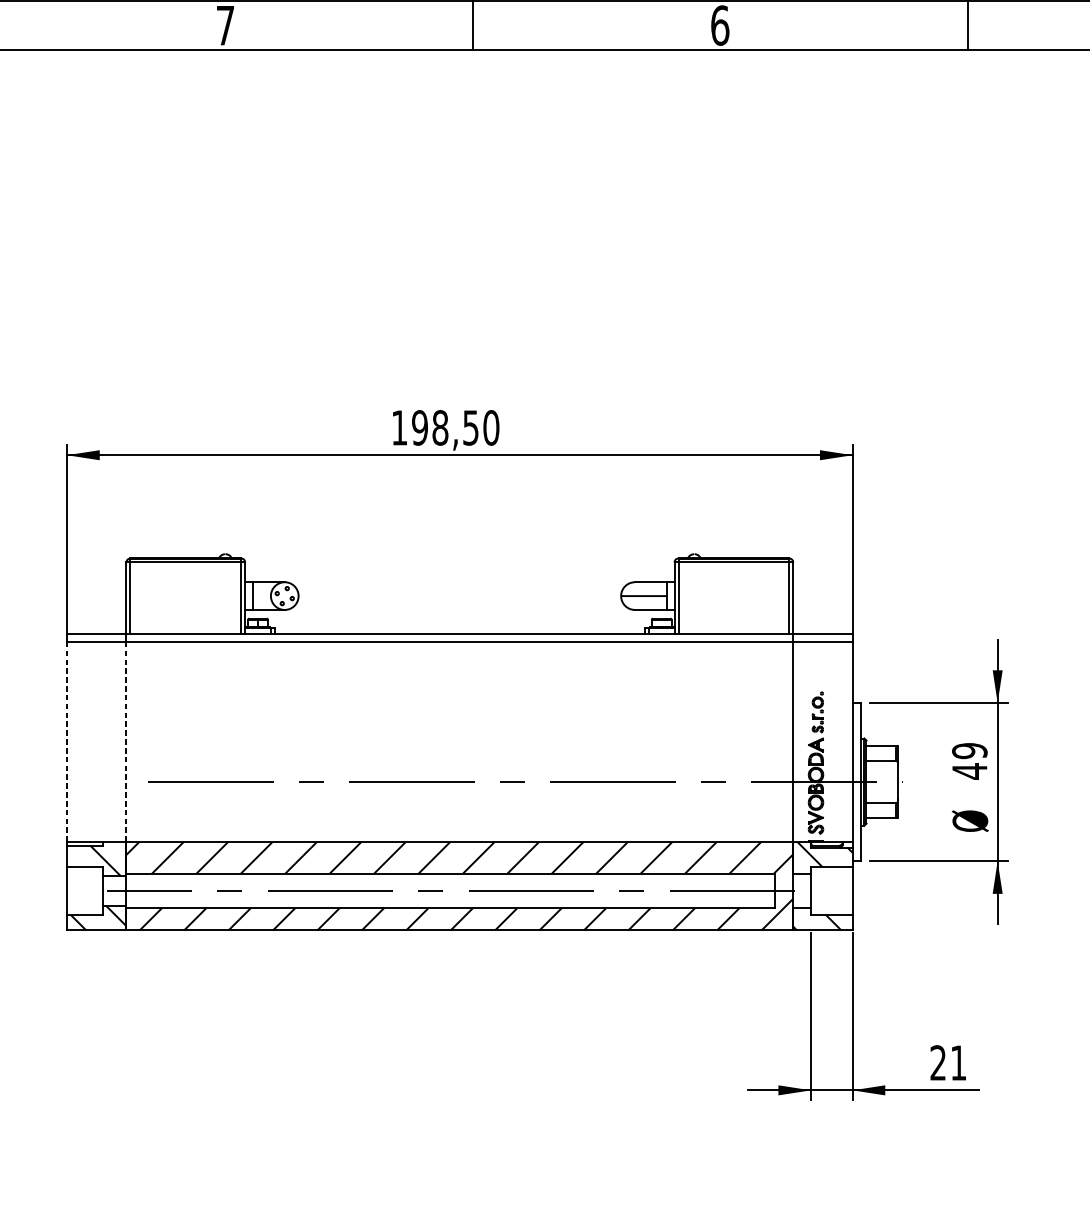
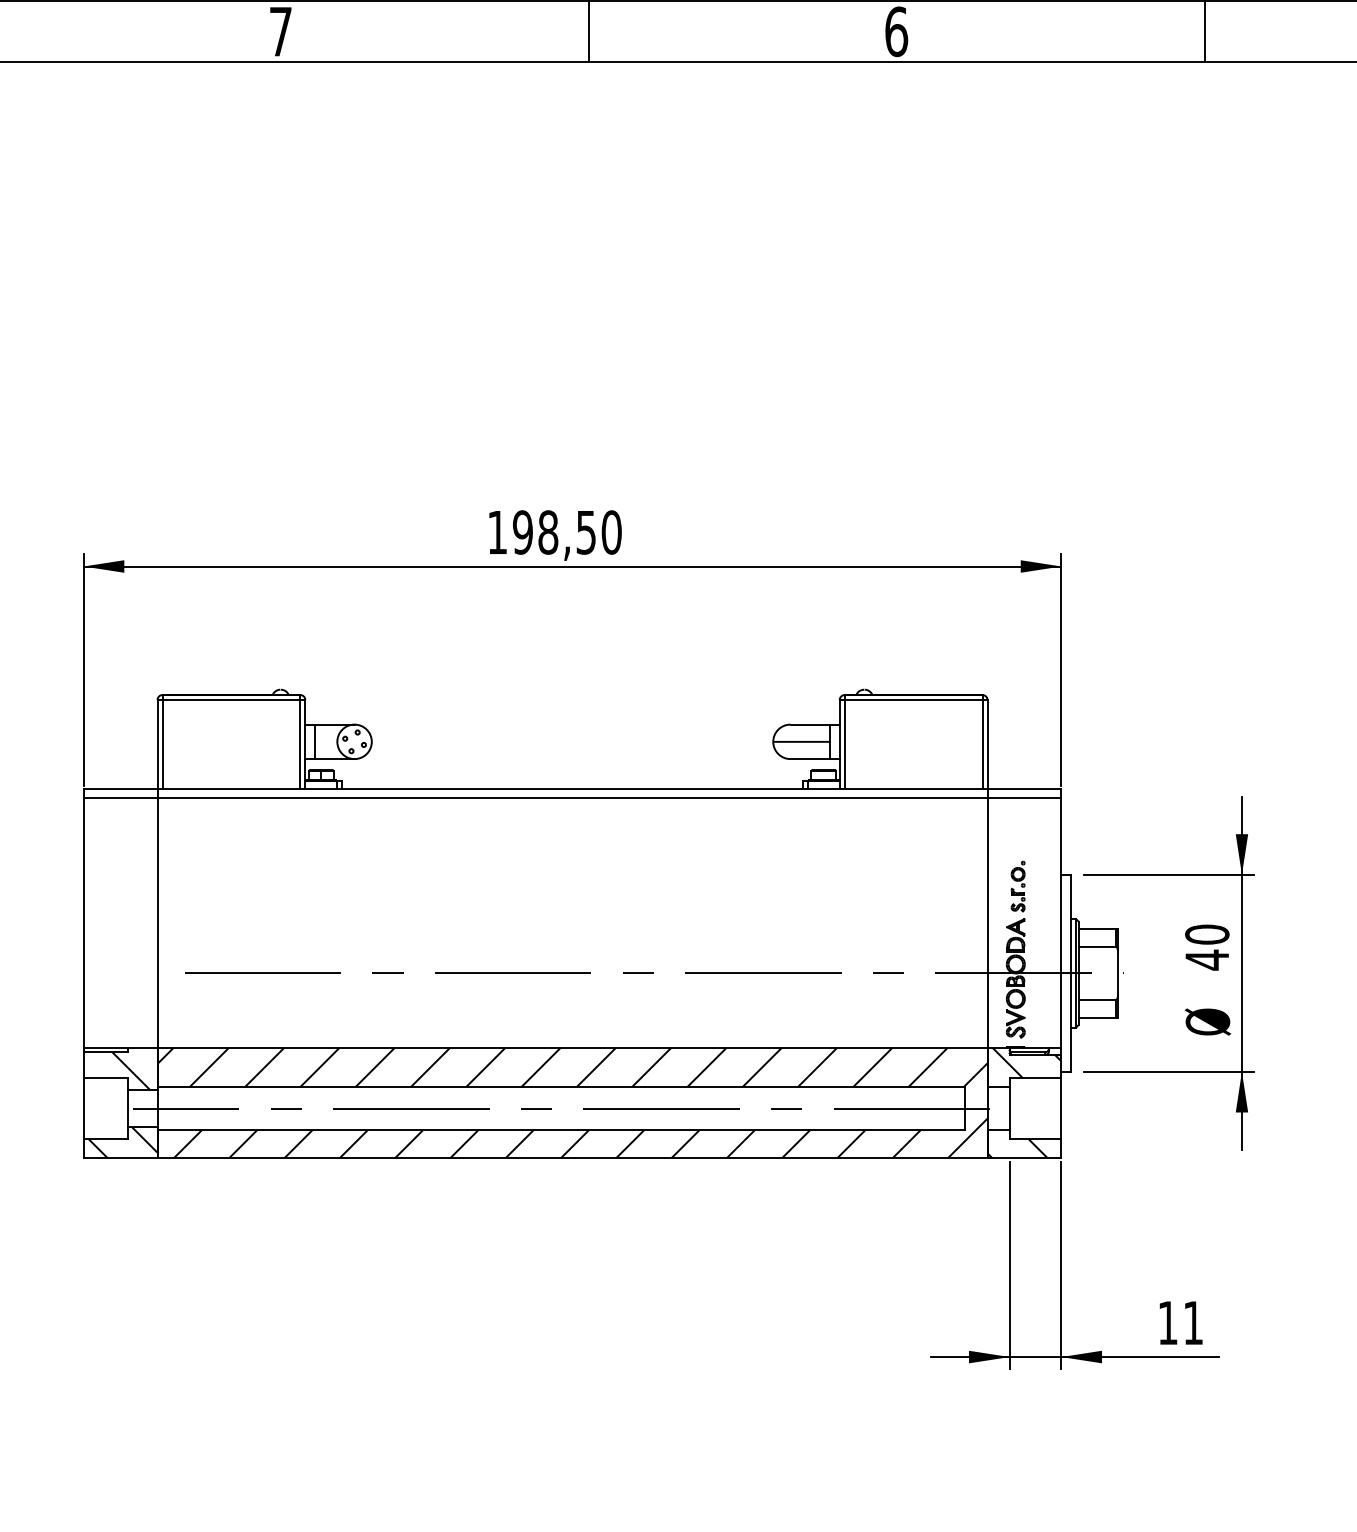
line: (66, 742) -> (83, 923), dashed -> solid
line: (126, 742) -> (157, 923), dashed -> solid
text: (969, 750) -> (1207, 934), 49 -> 40
text: (937, 1062) -> (1167, 1322), 21 -> 11

